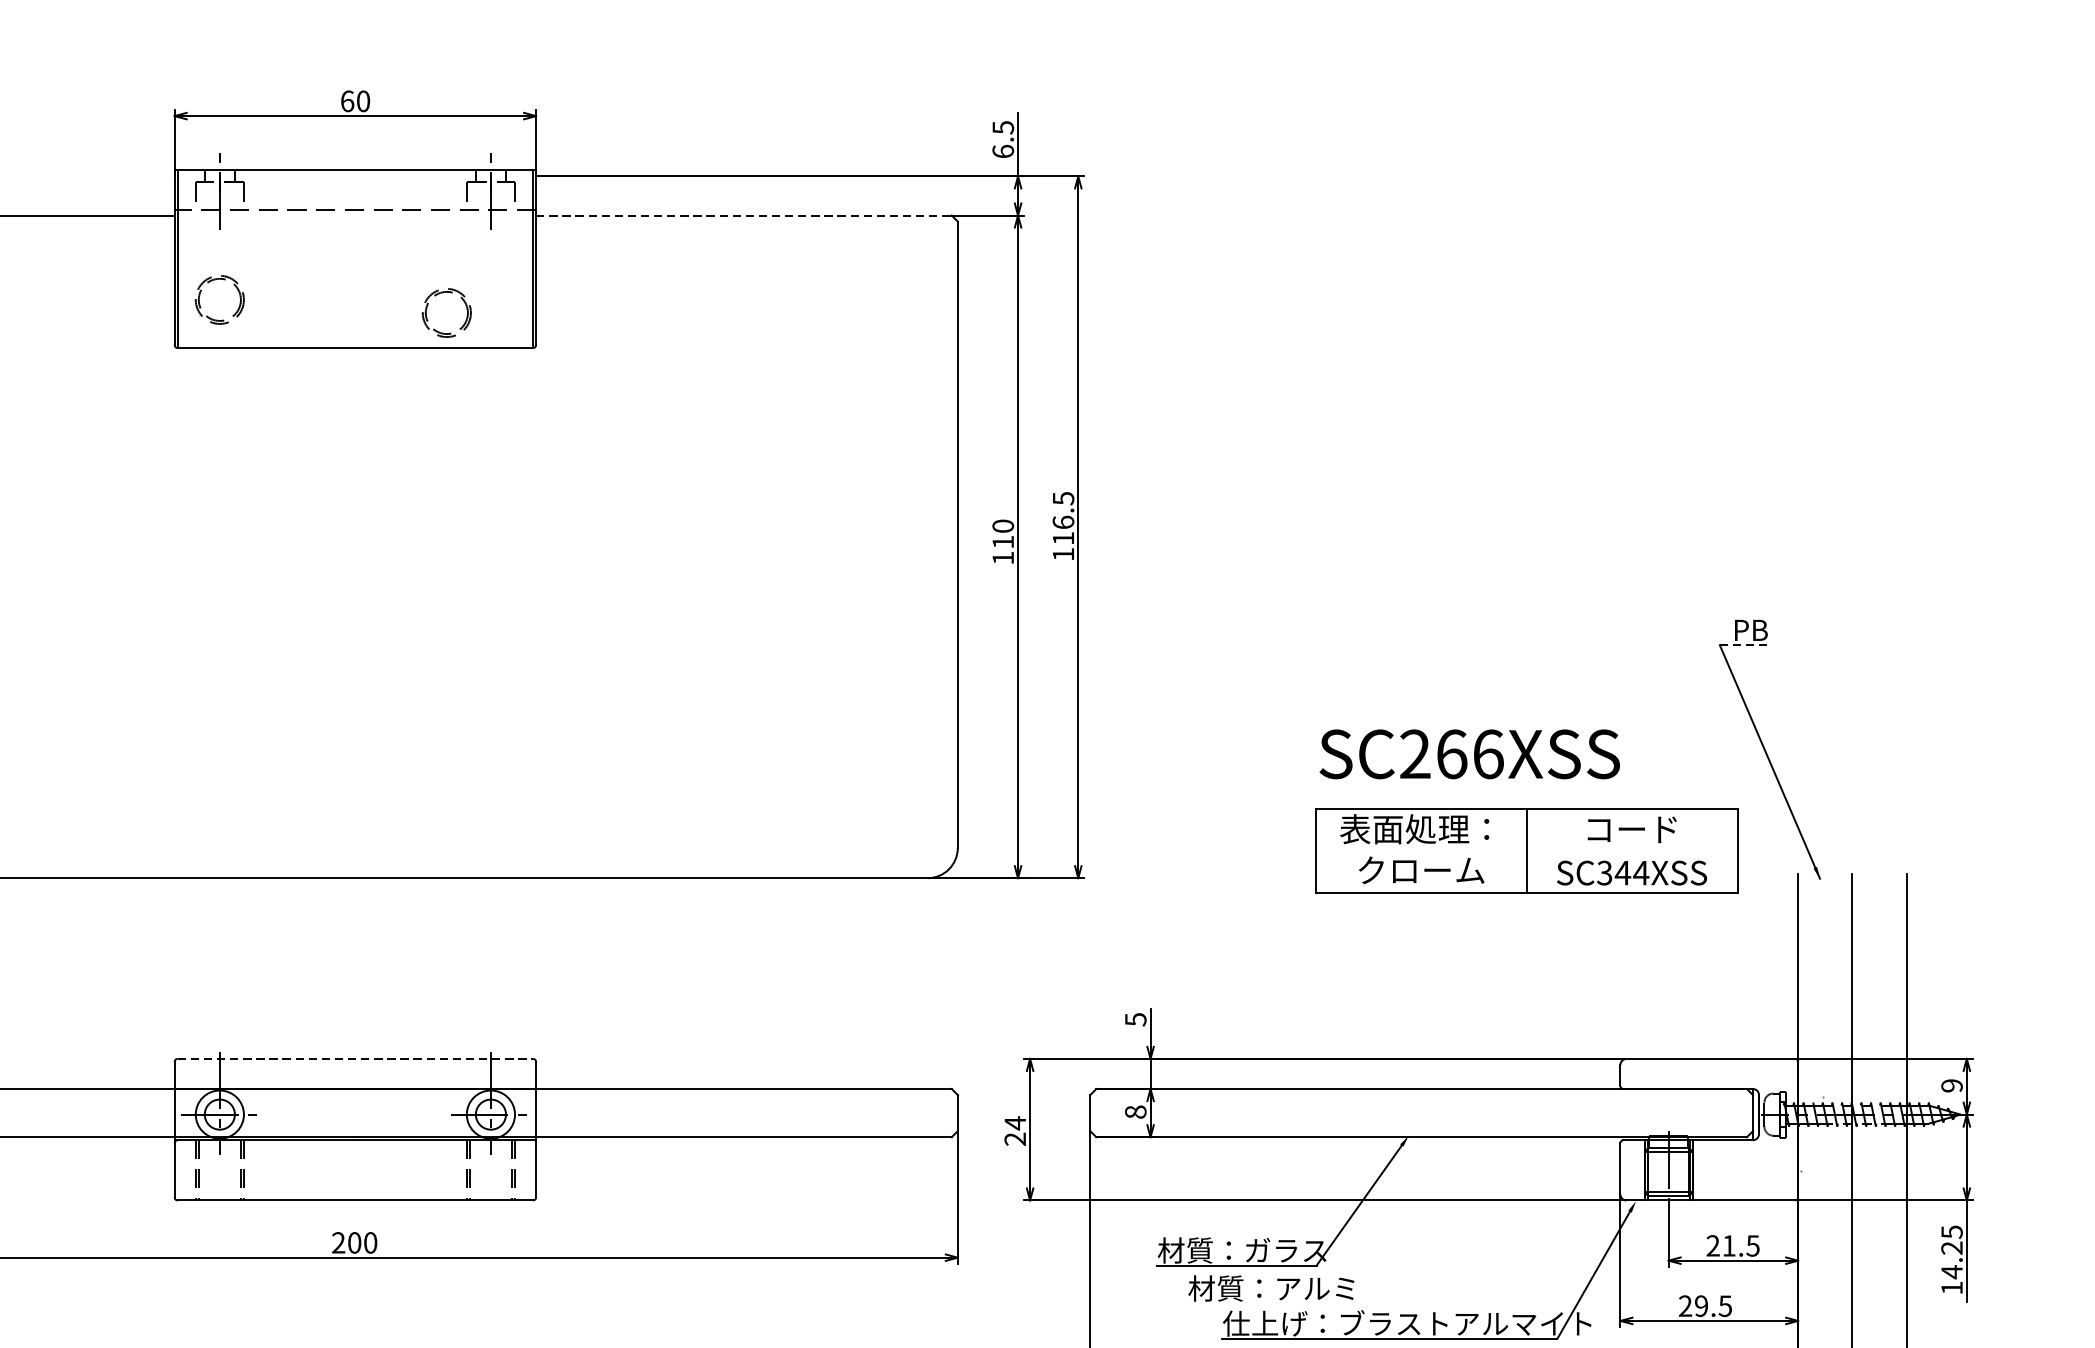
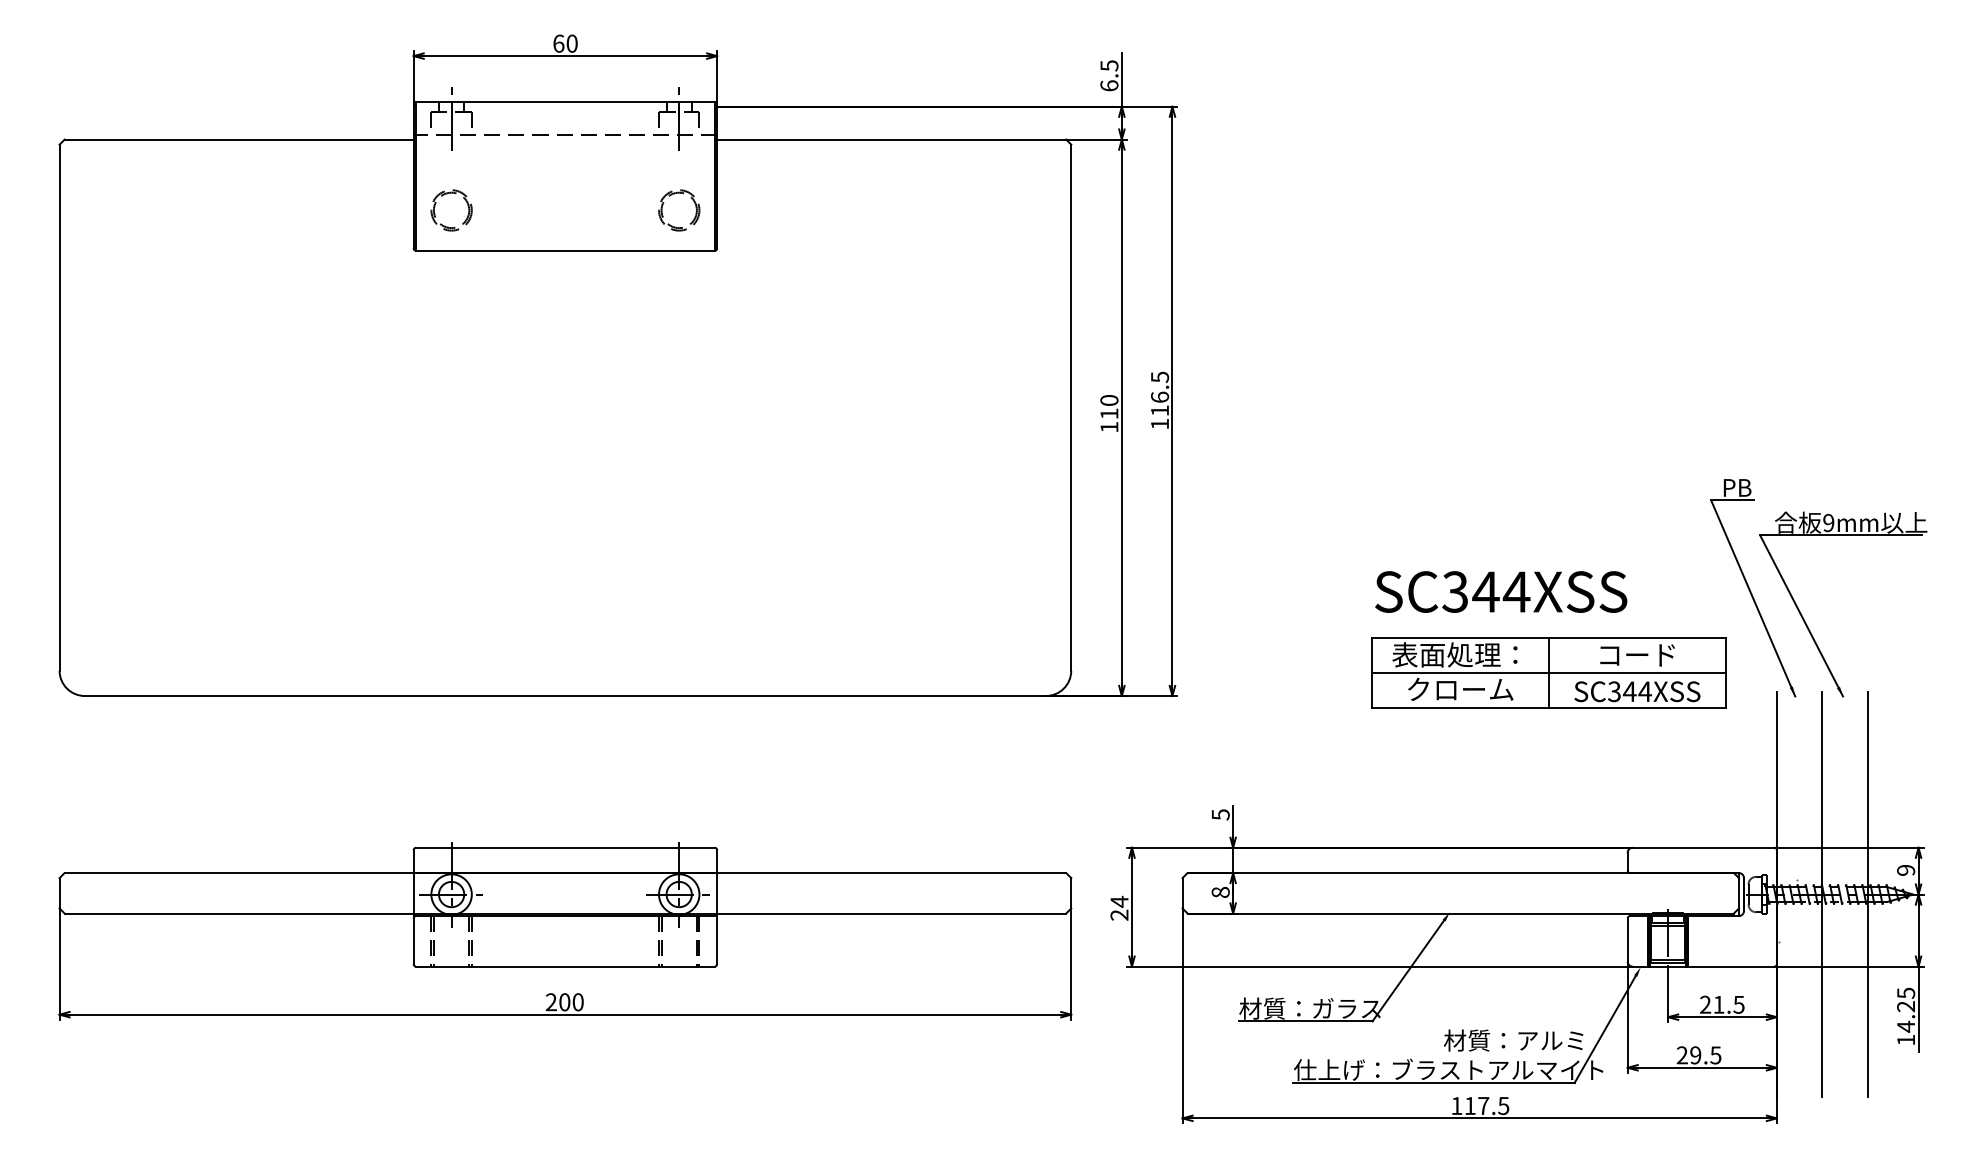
line: (743, 215) -> (891, 139), dashed -> solid
part: (466, 310) -> (695, 208), moved
line: (1745, 645) -> (1732, 500), dashed -> solid
text: (1452, 753) -> (1486, 591), SC266XSS -> SC344XSS
part: (1833, 790) -> (1806, 622), added
line: (1527, 851) -> (1549, 673), added
line: (355, 1058) -> (565, 847), dashed -> solid
text: (1271, 1288) -> (1513, 1040), moved

